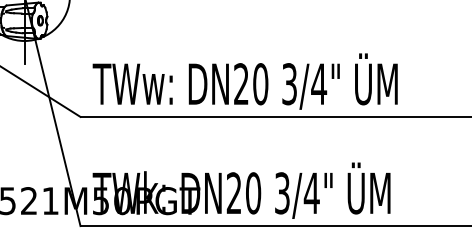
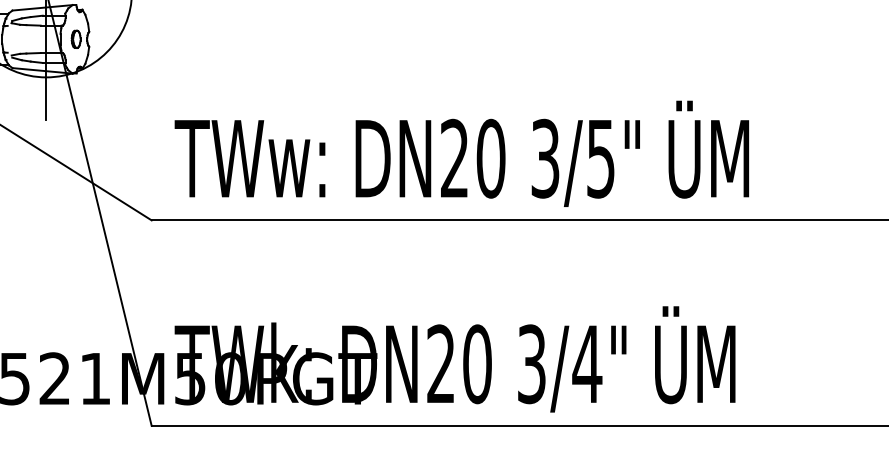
text: (319, 84) -> (601, 159), 3/4" -> 3/5"

